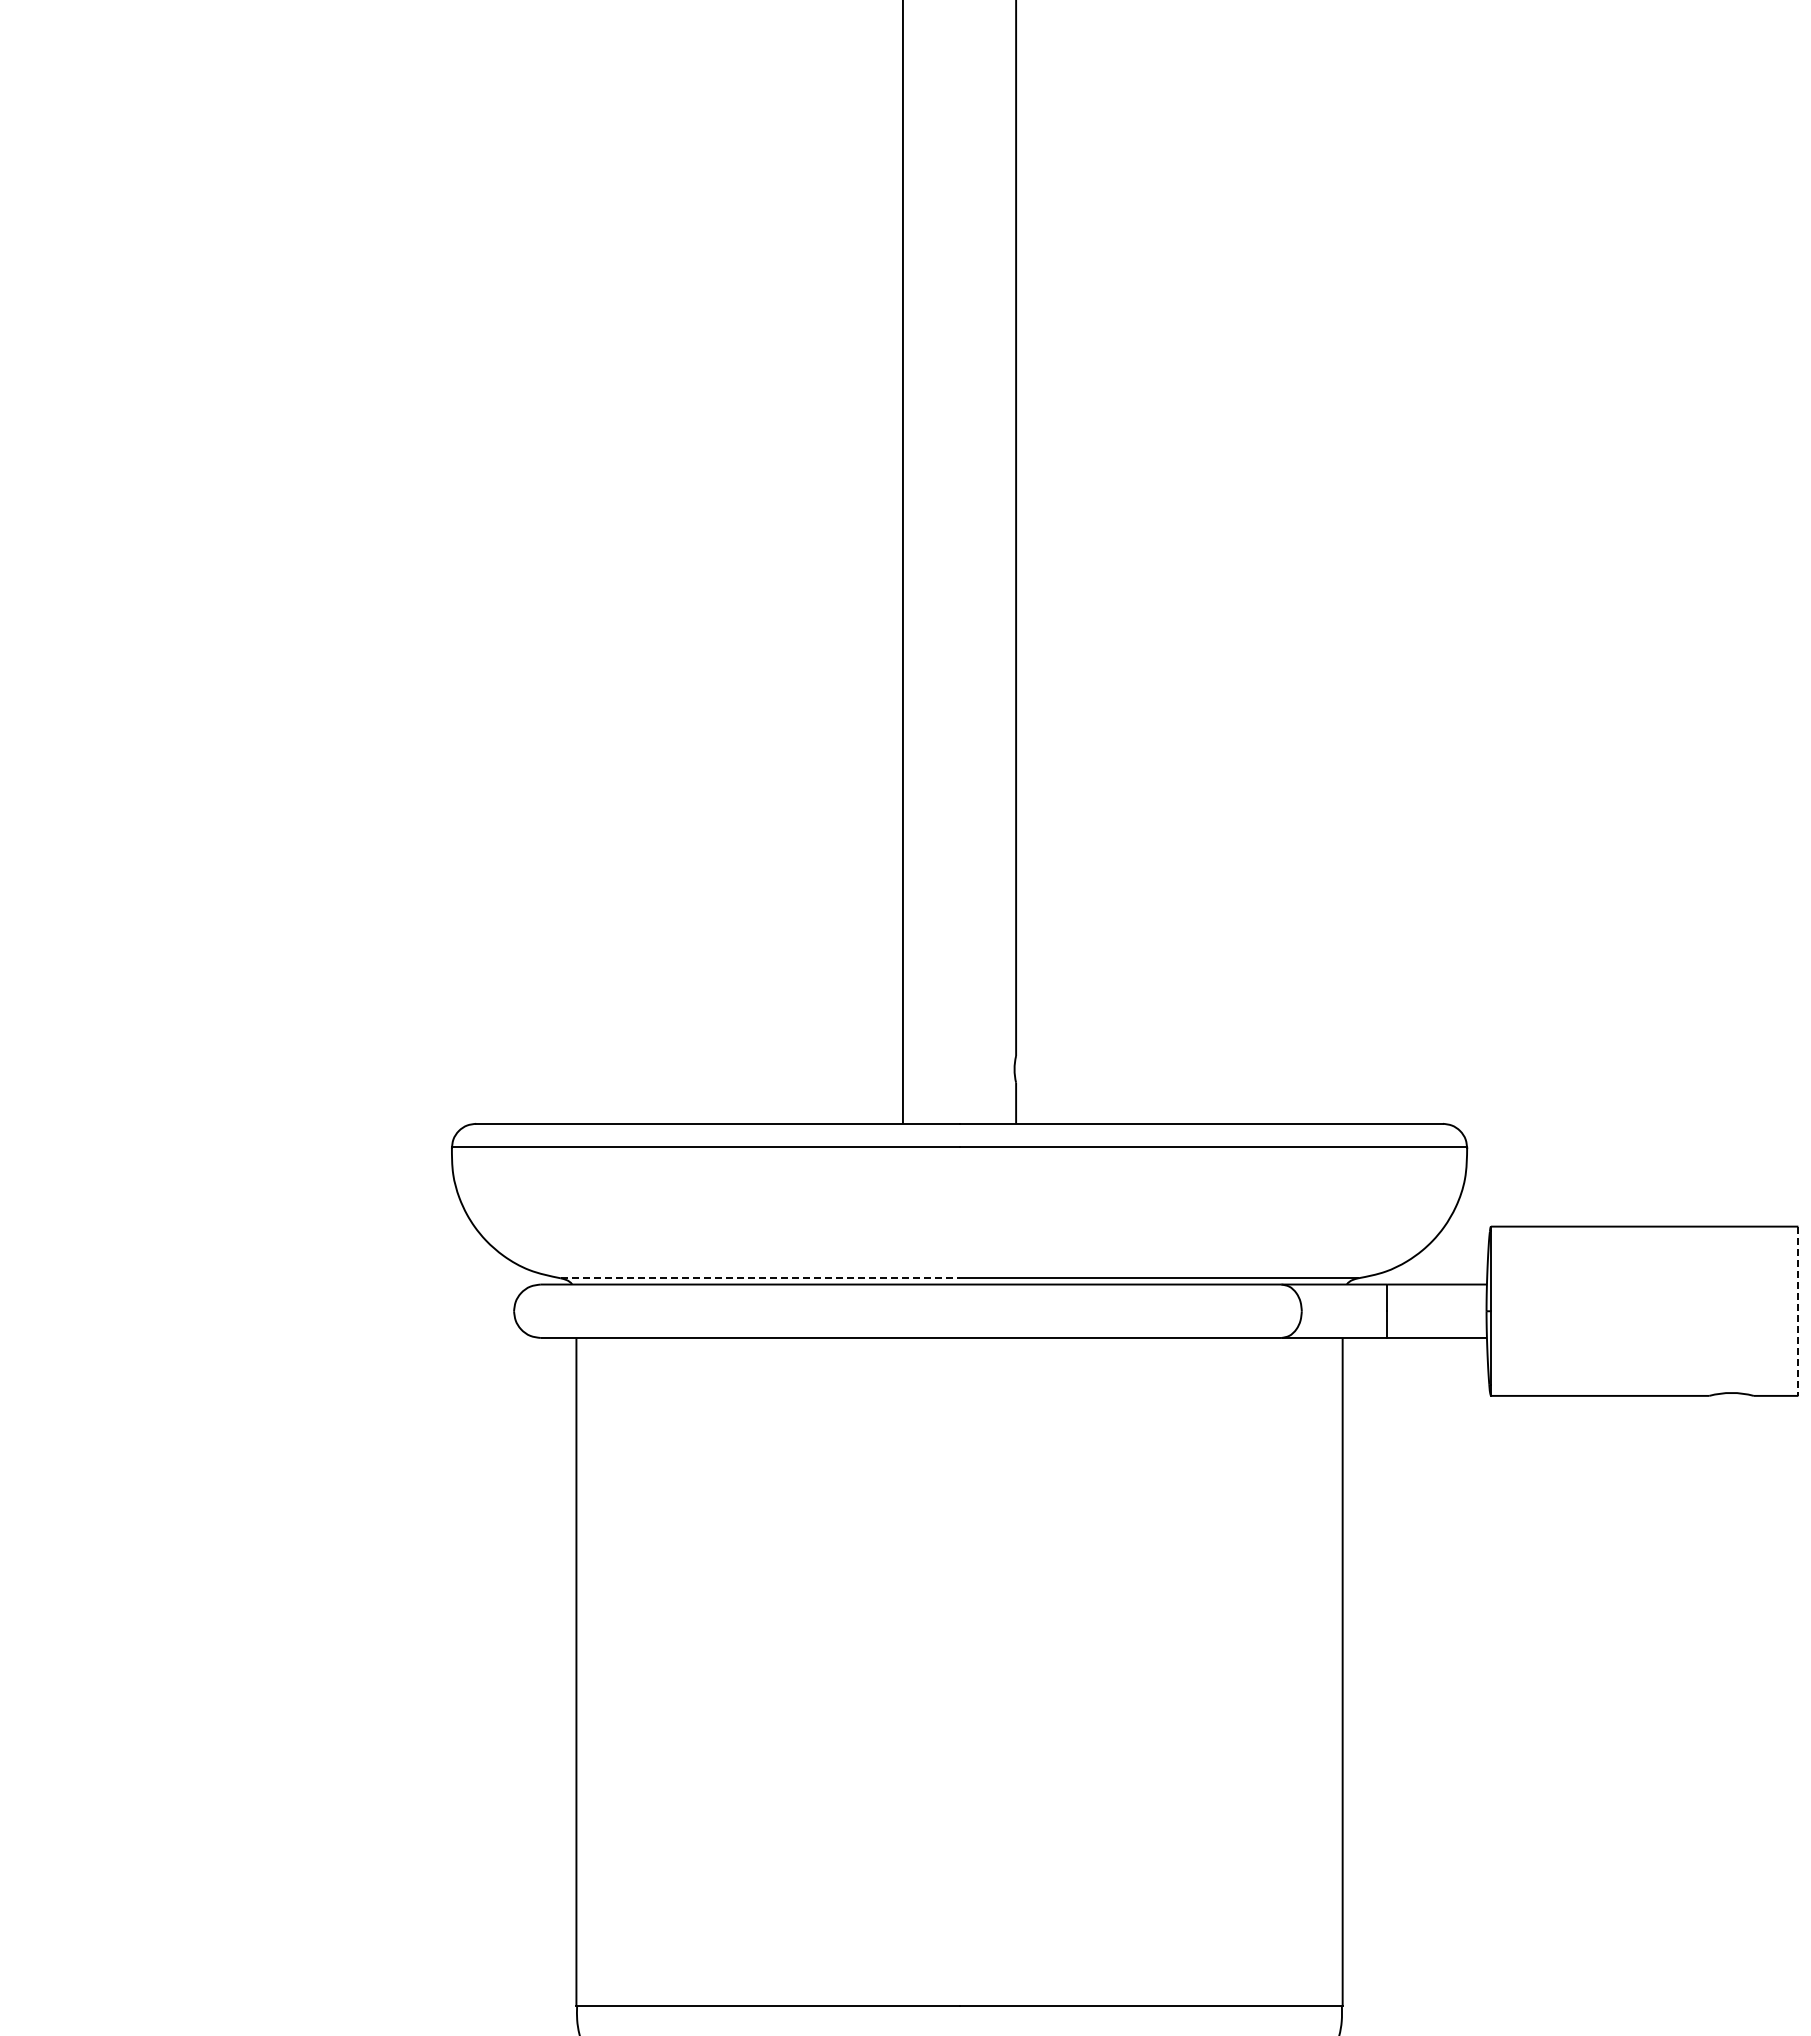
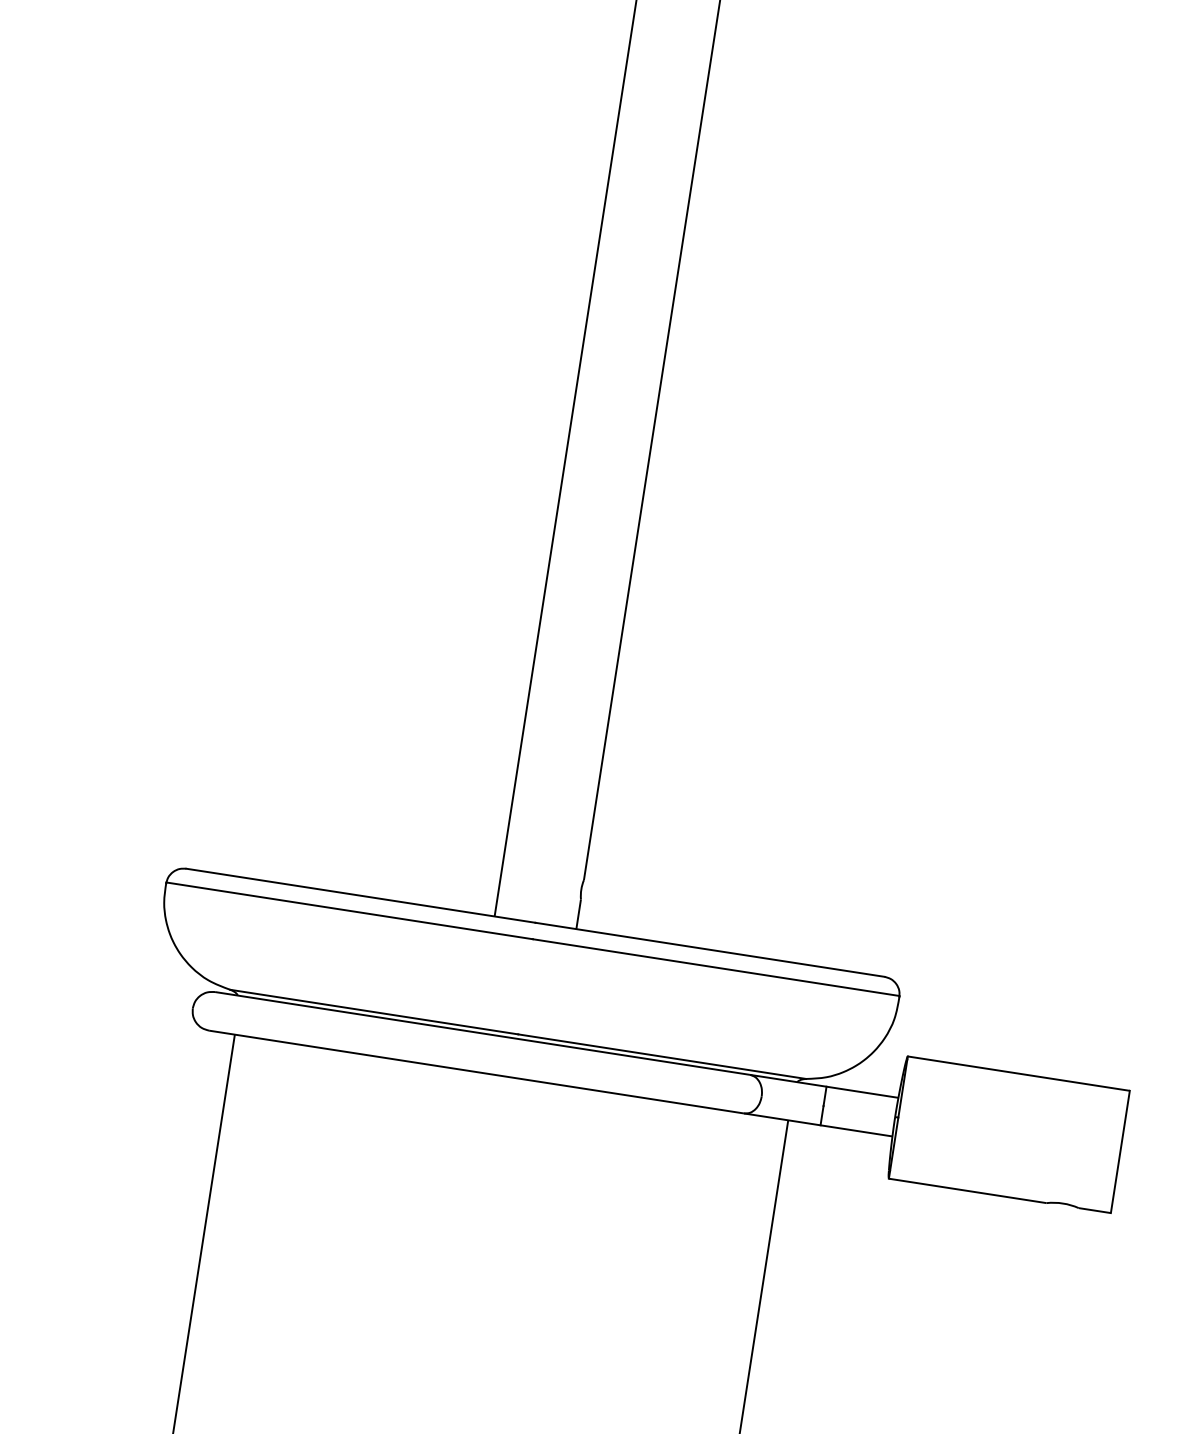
line: (760, 1278) -> (374, 1012), dashed -> solid
line: (1798, 1311) -> (1120, 1152), dashed -> solid

